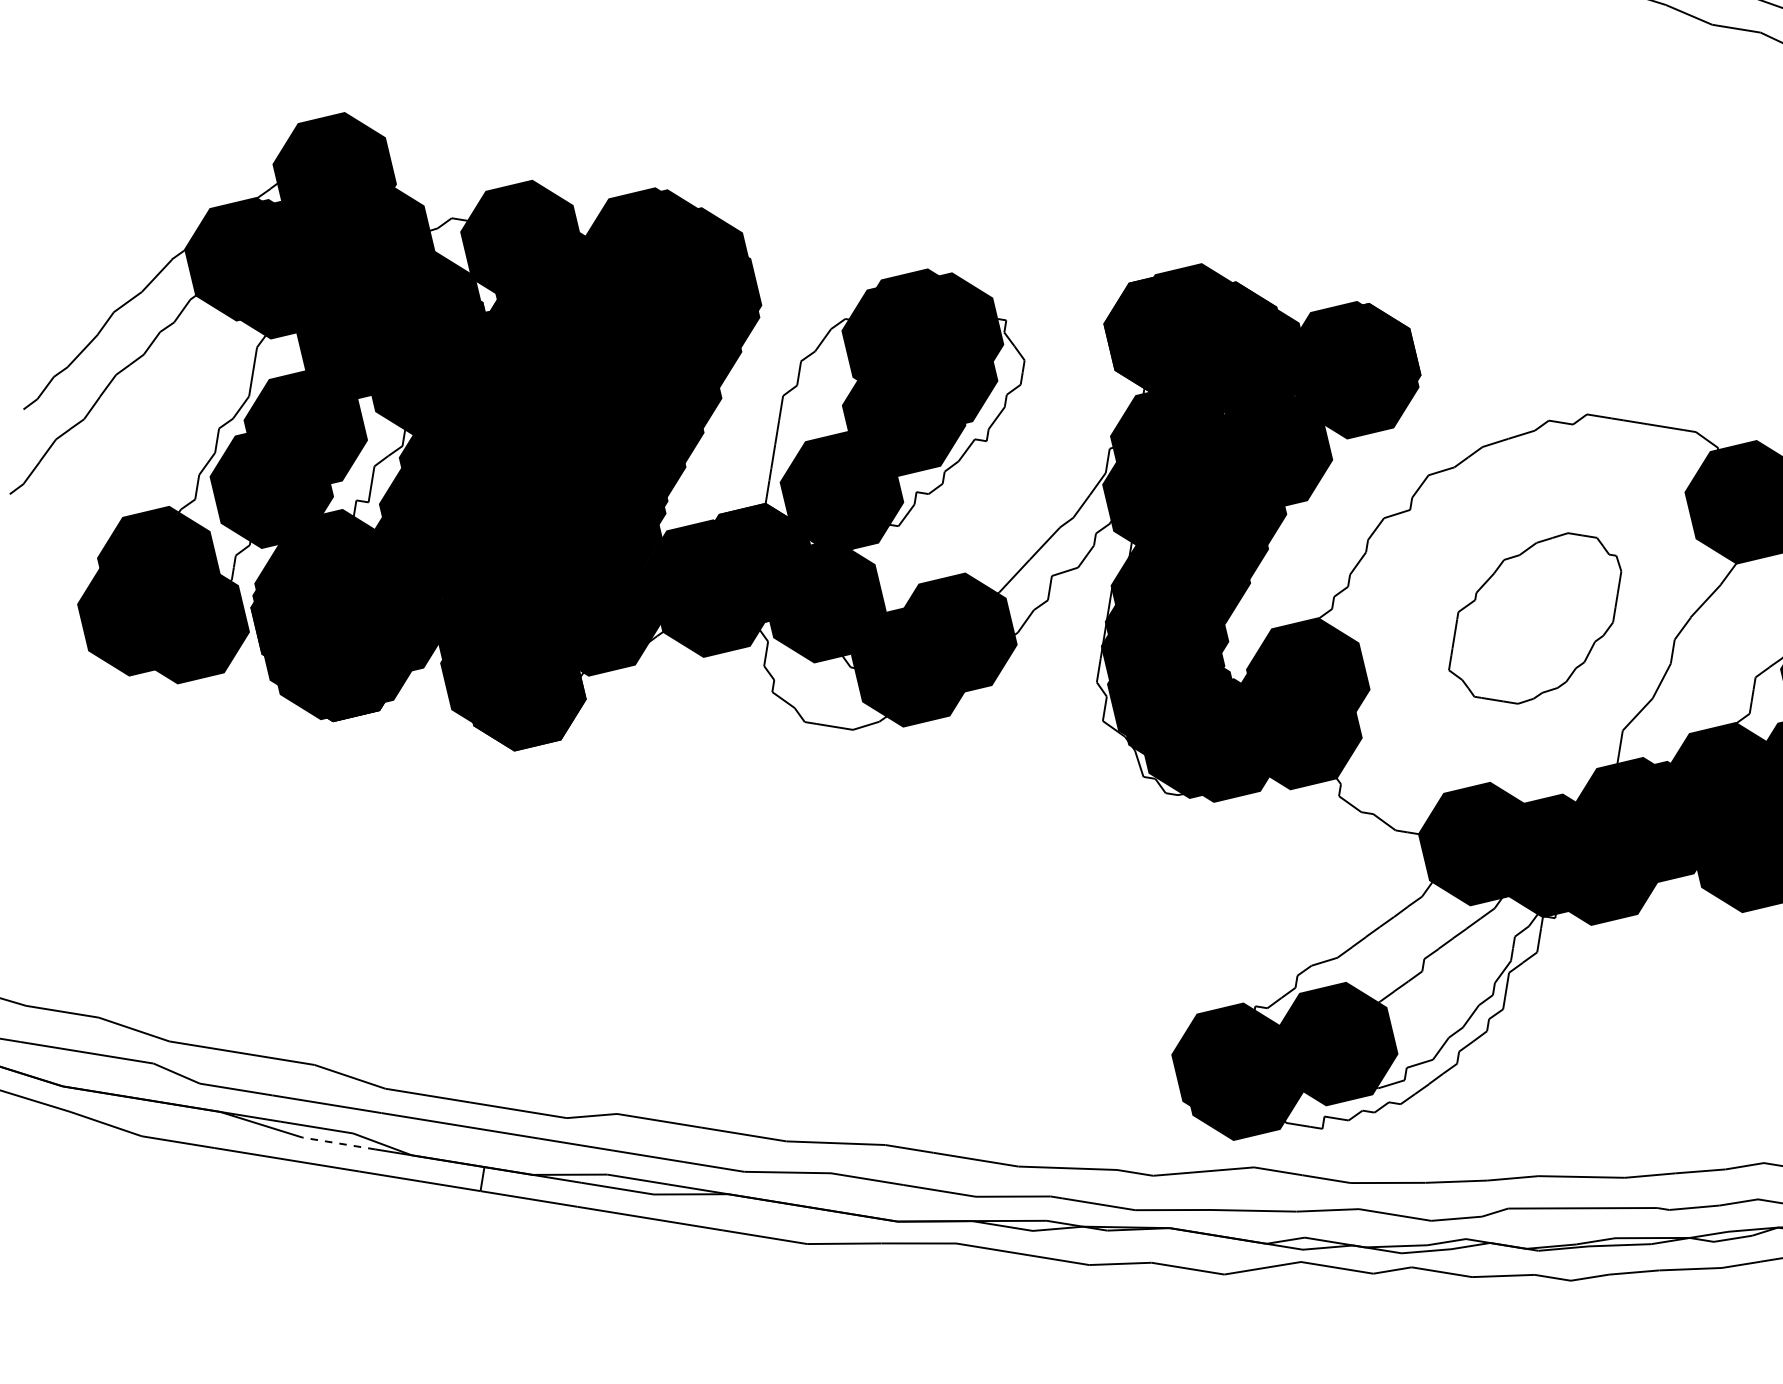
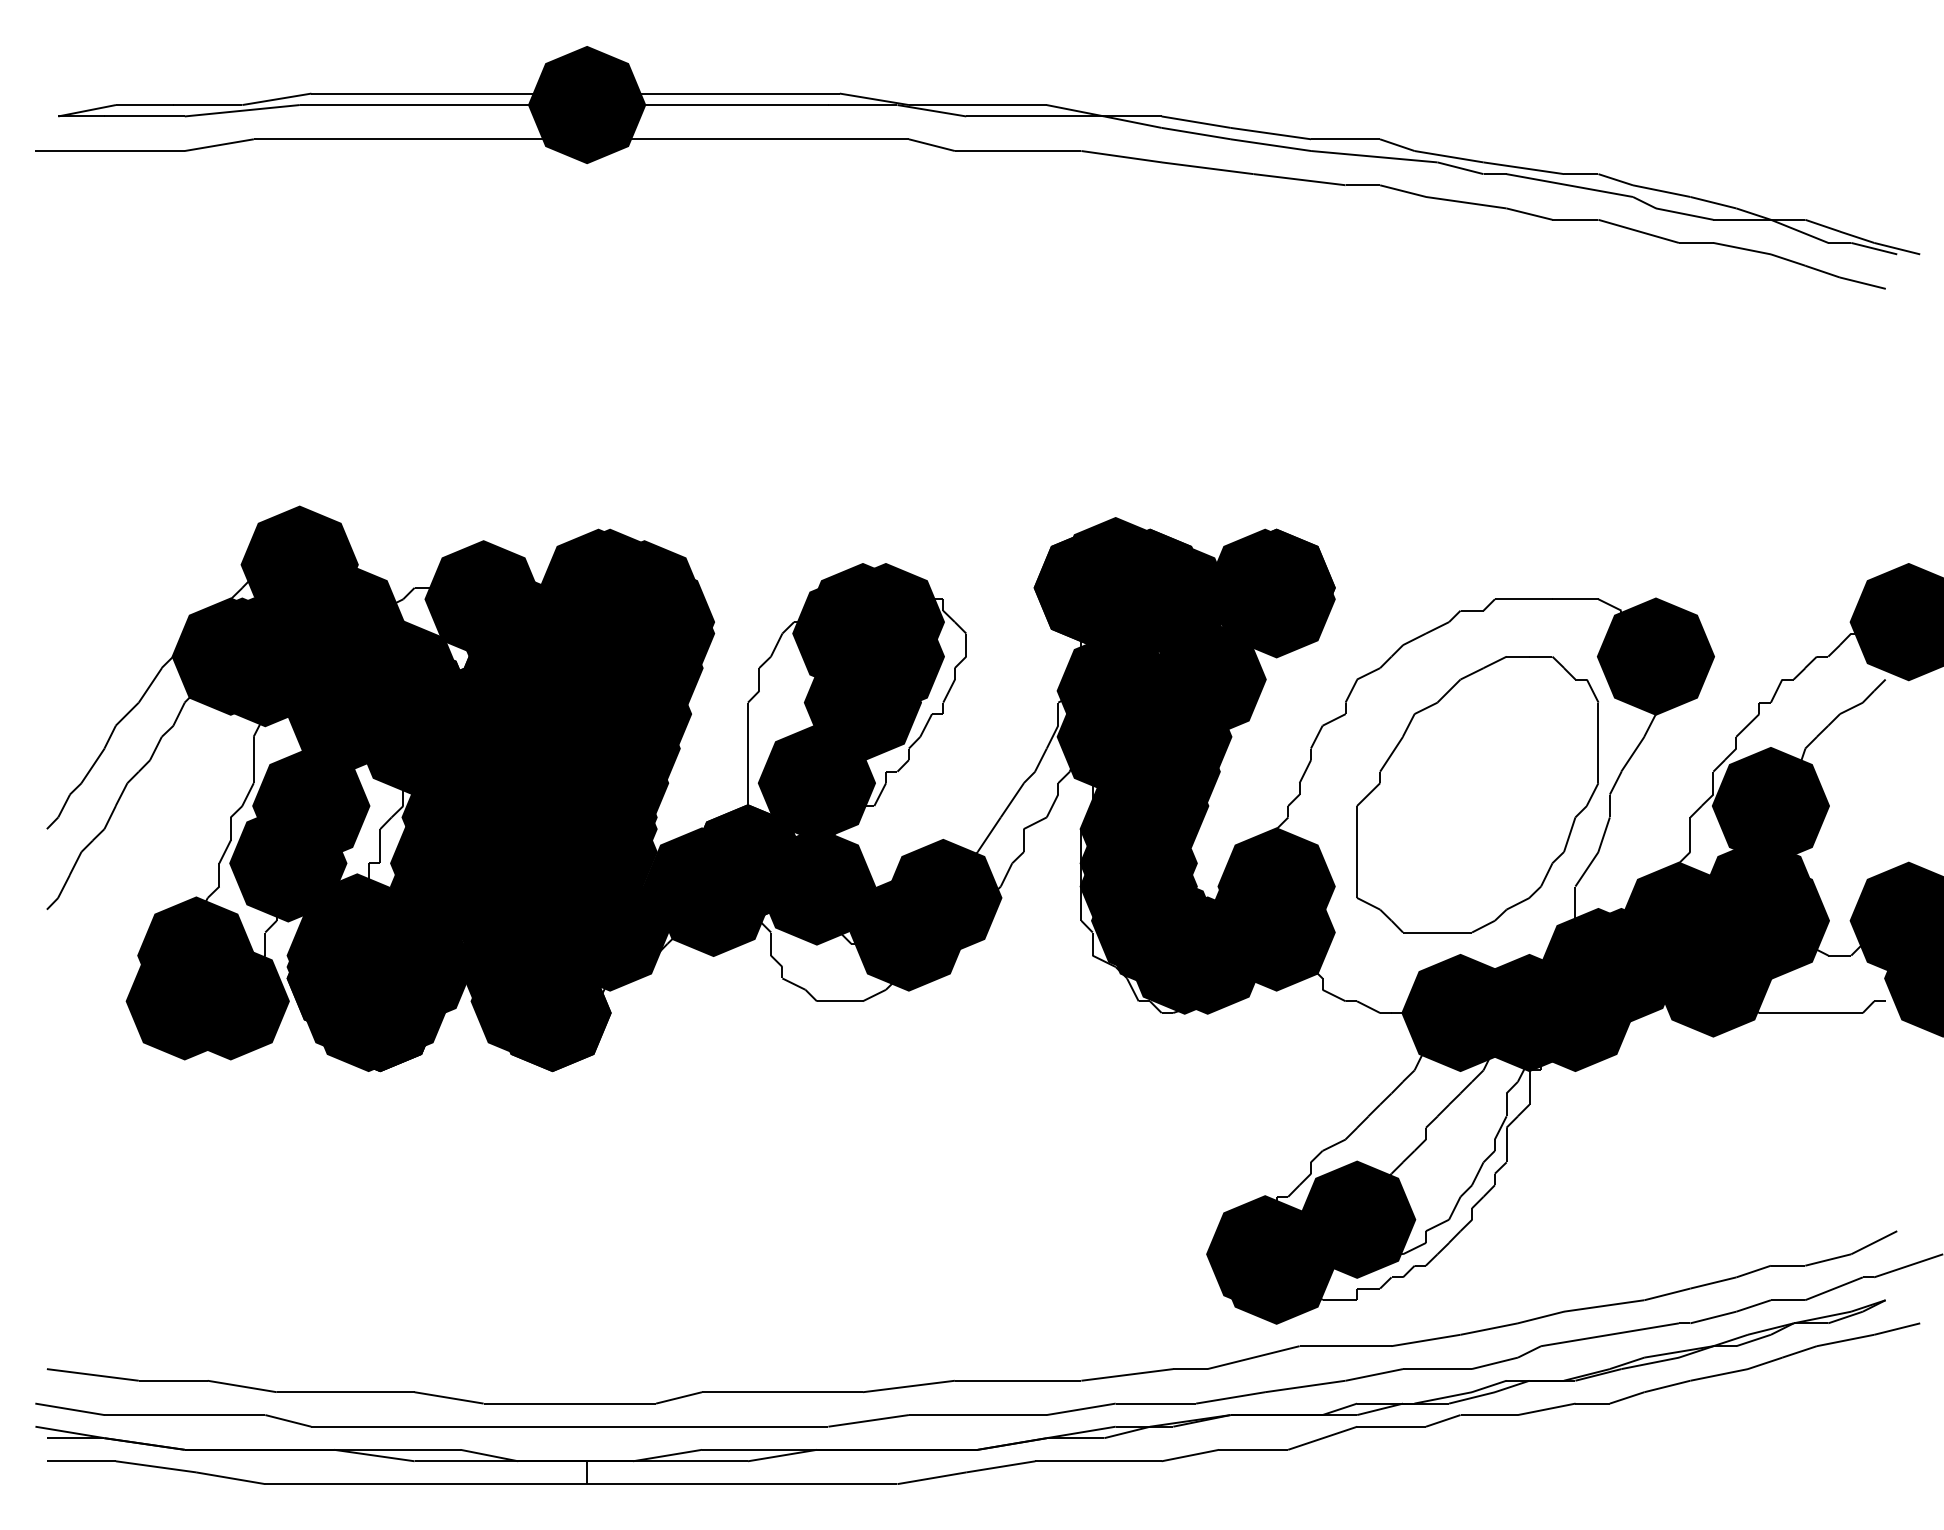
part: (1535, 616) -> (1477, 794), size x1.67
line: (339, 1143) -> (449, 1461), dashed -> solid

